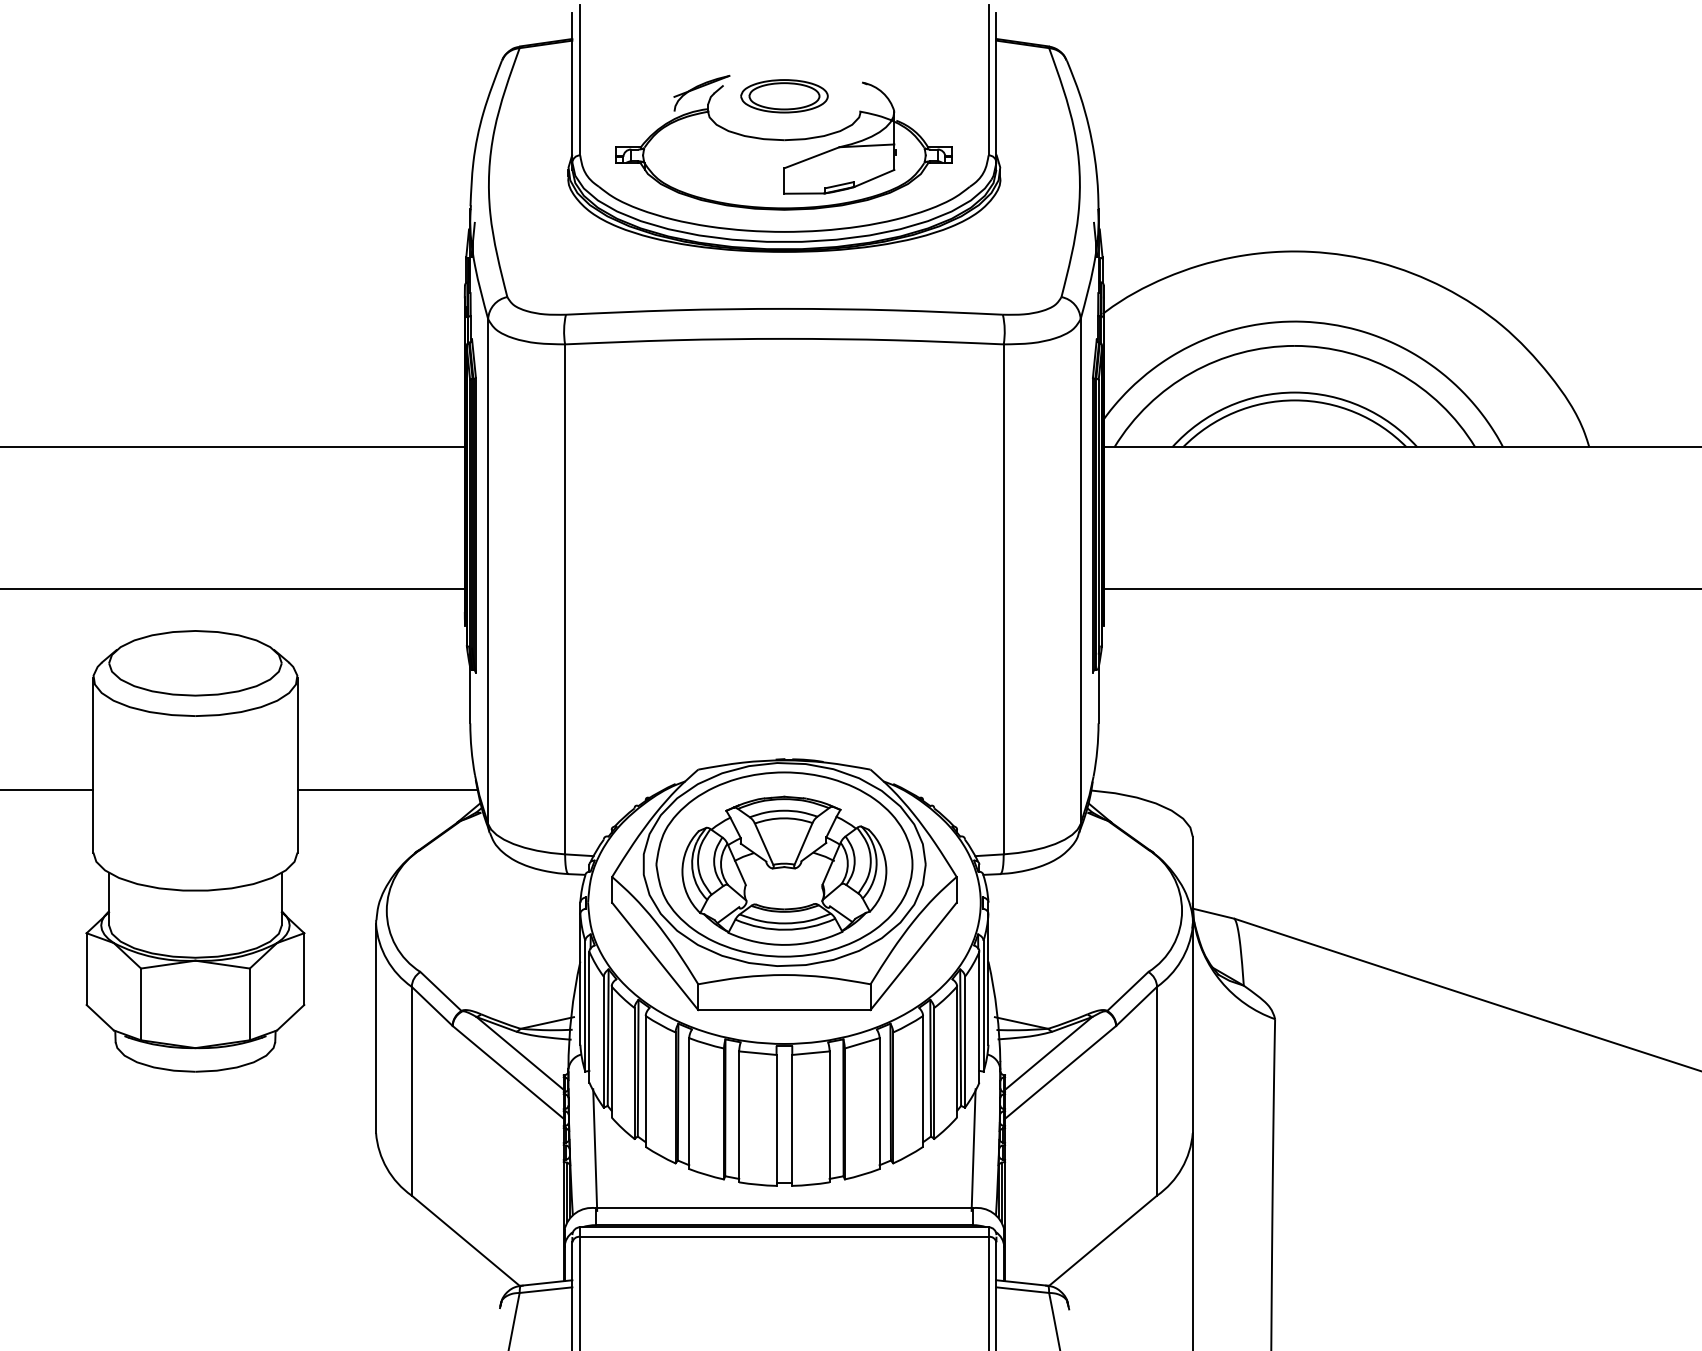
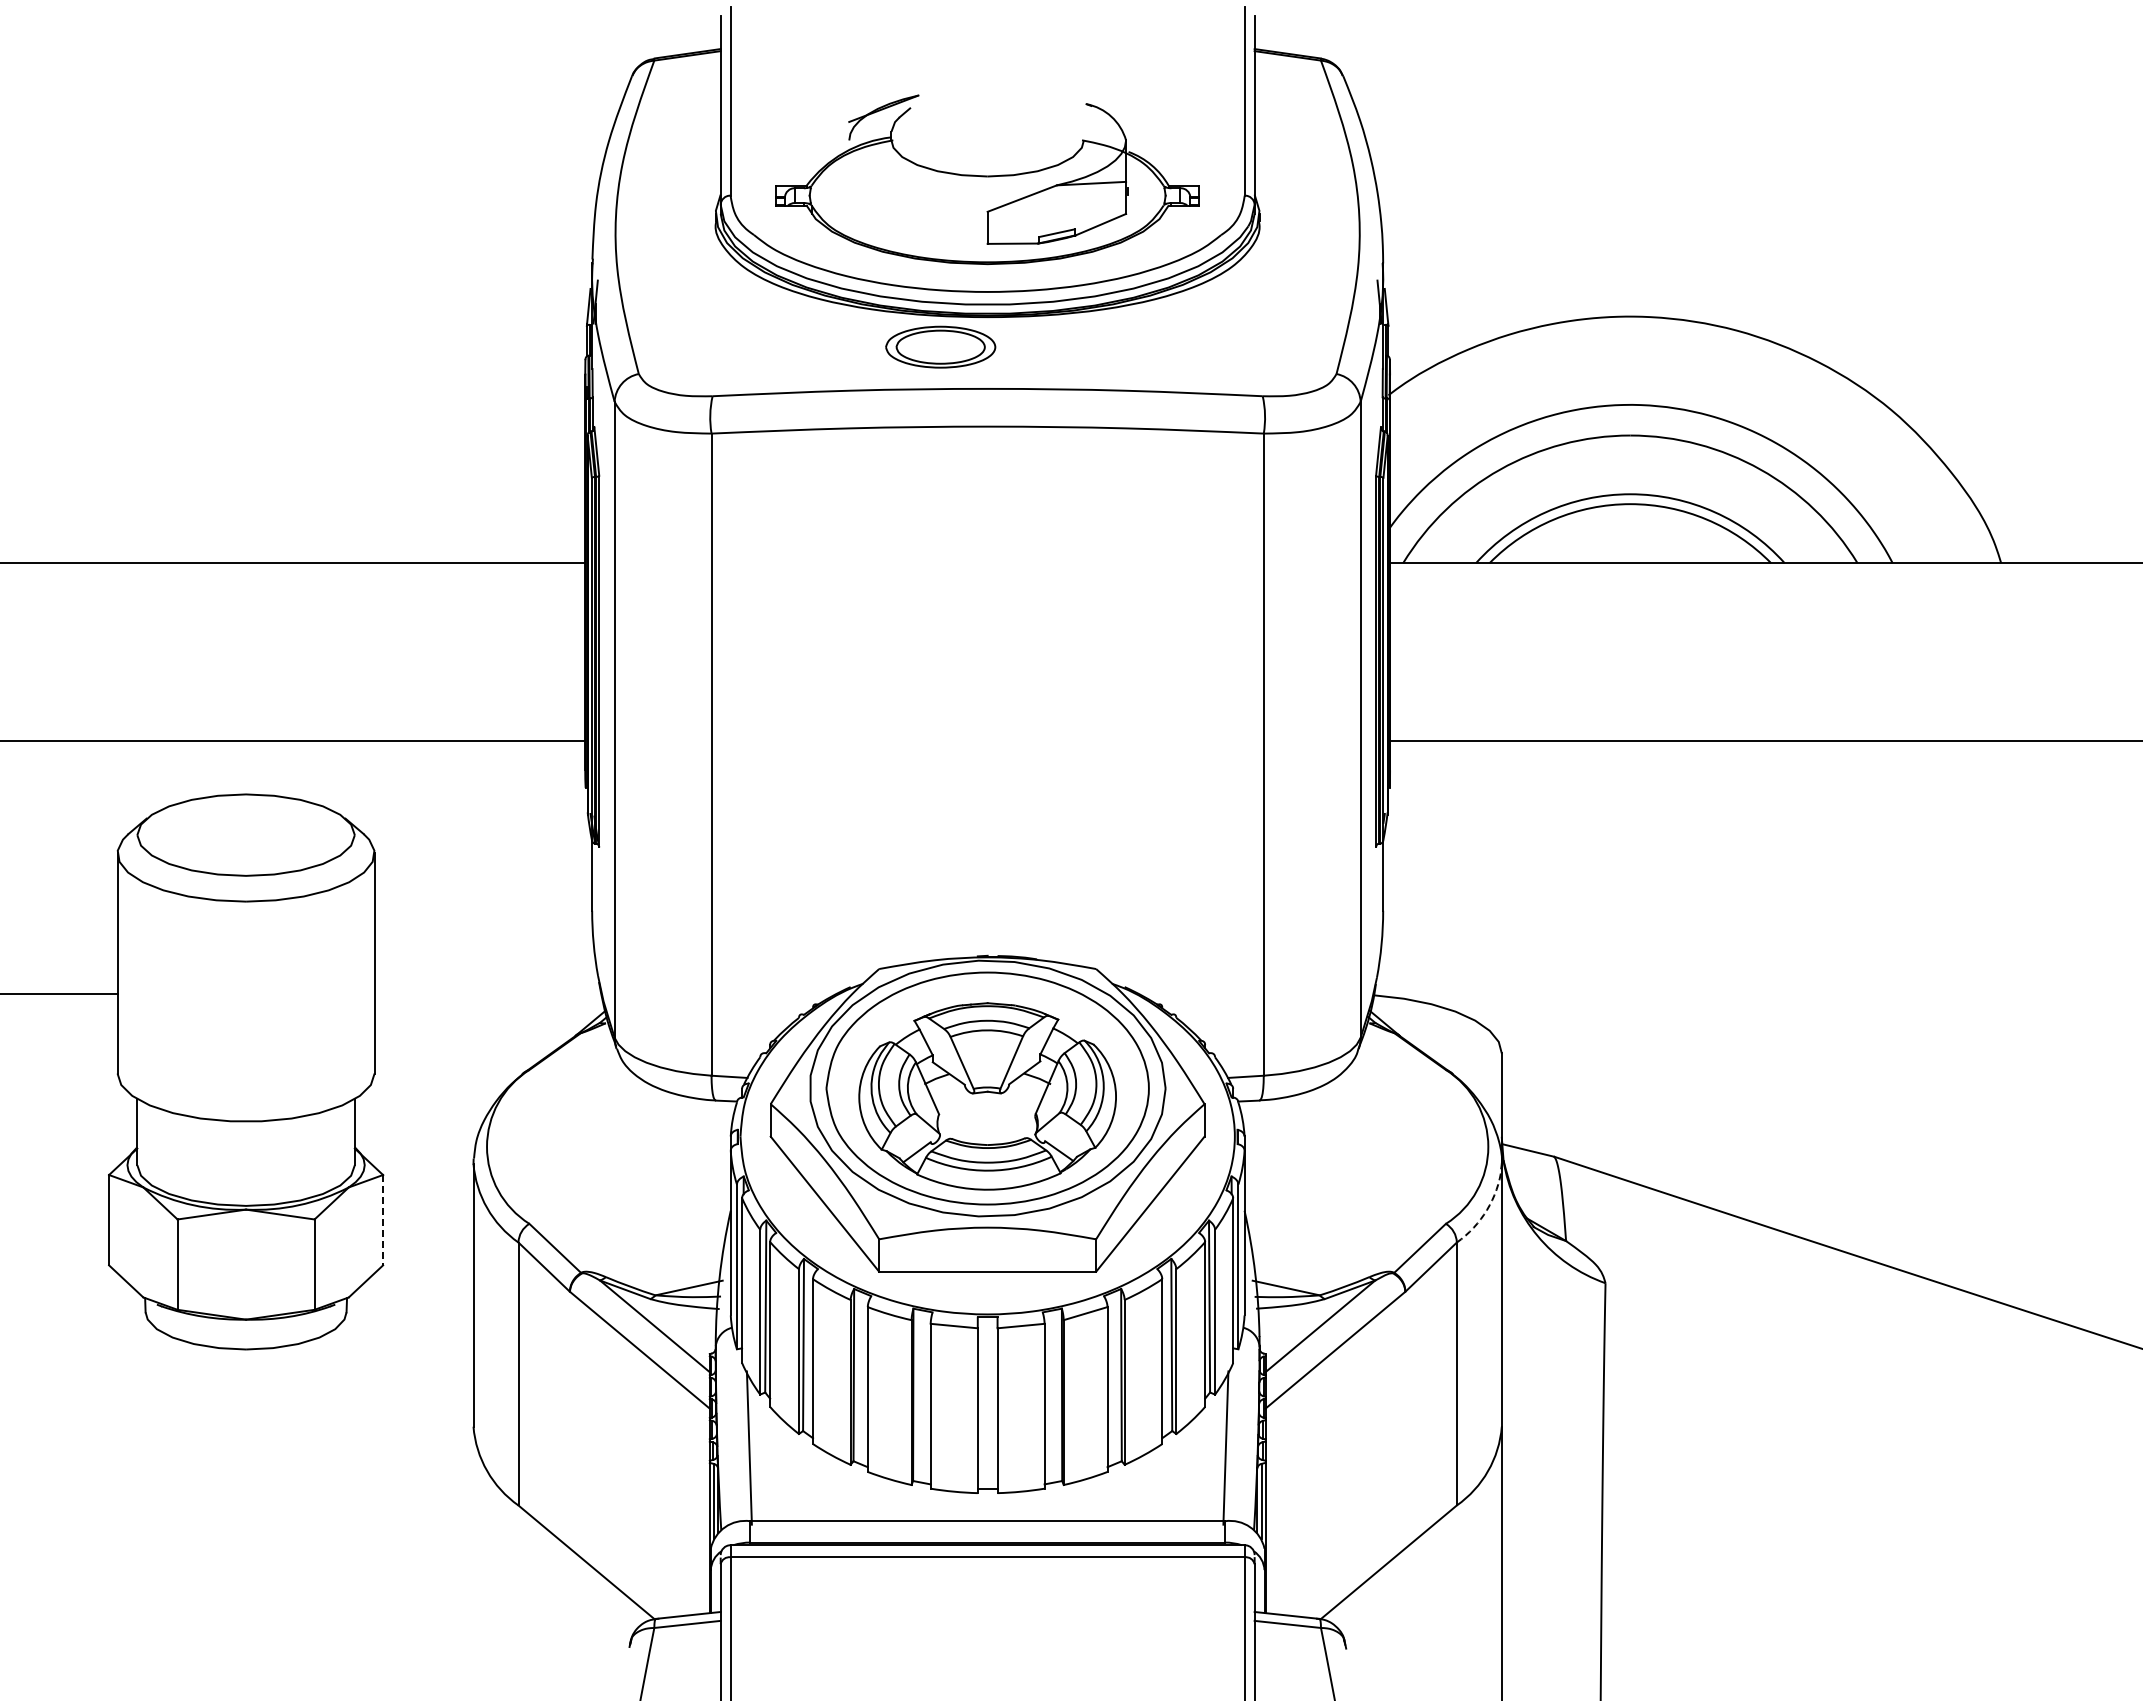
part: (784, 95) -> (940, 346), moved
line: (387, 789) -> (487, 994), removed
arc: (1181, 960) -> (1487, 1209), solid -> dashed
line: (304, 969) -> (383, 1220), solid -> dashed

